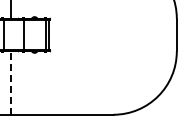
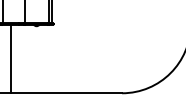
line: (10, 83) -> (10, 59), dashed -> solid

